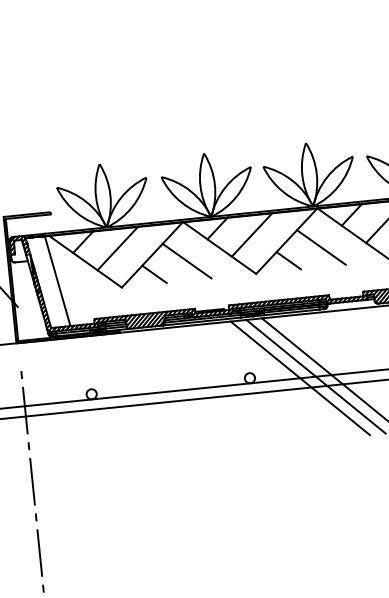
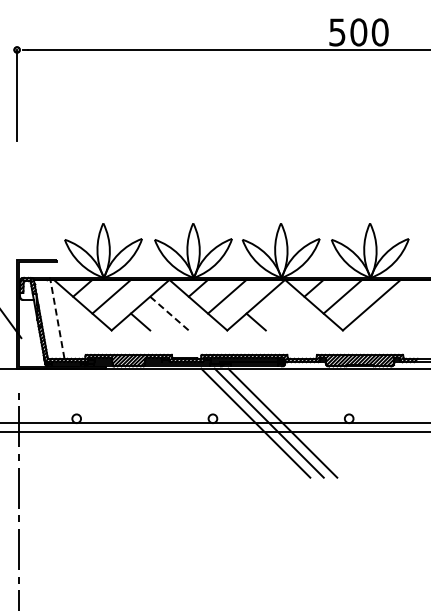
line: (320, 247) -> (284, 313), removed
line: (187, 261) -> (169, 313), solid -> dashed
line: (57, 281) -> (57, 319), solid -> dashed

